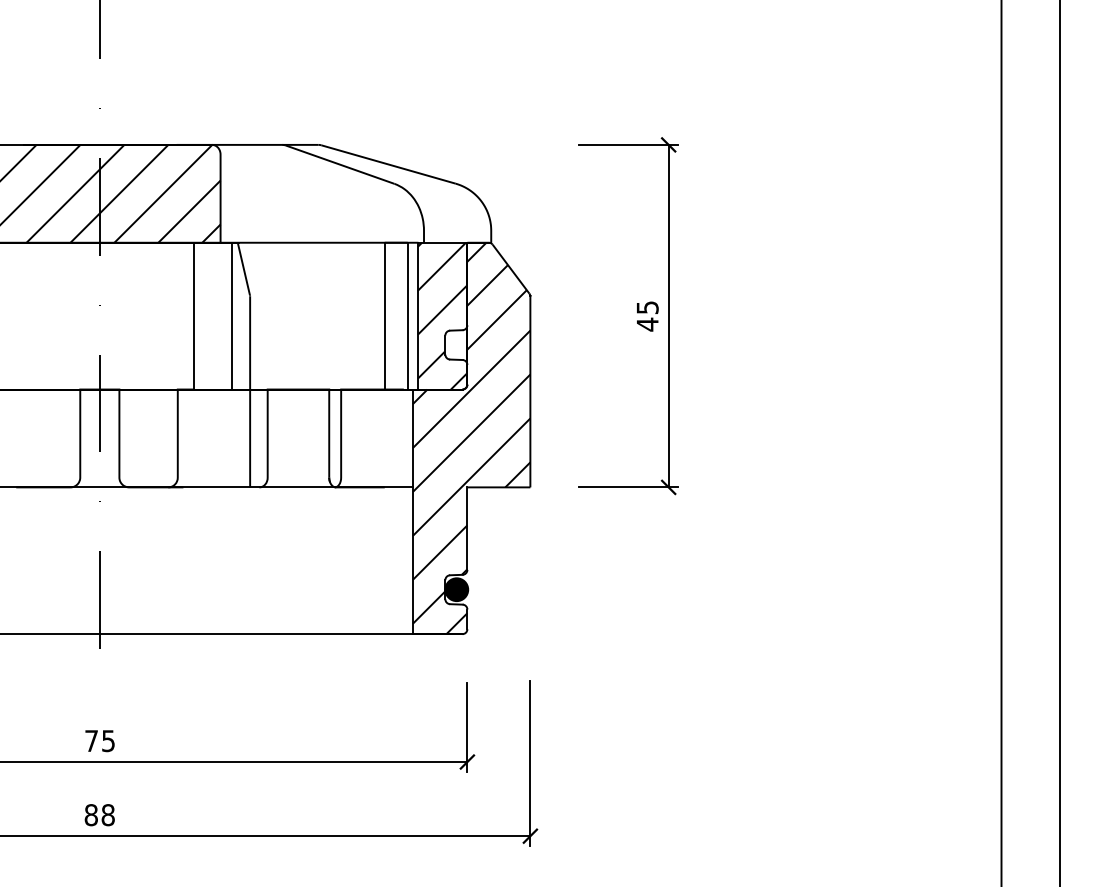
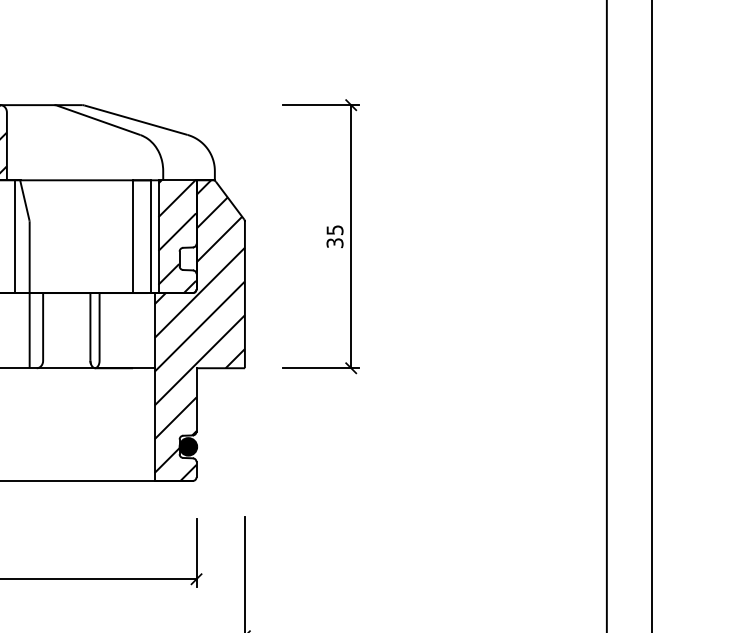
text: (647, 324) -> (334, 243), 45 -> 35

